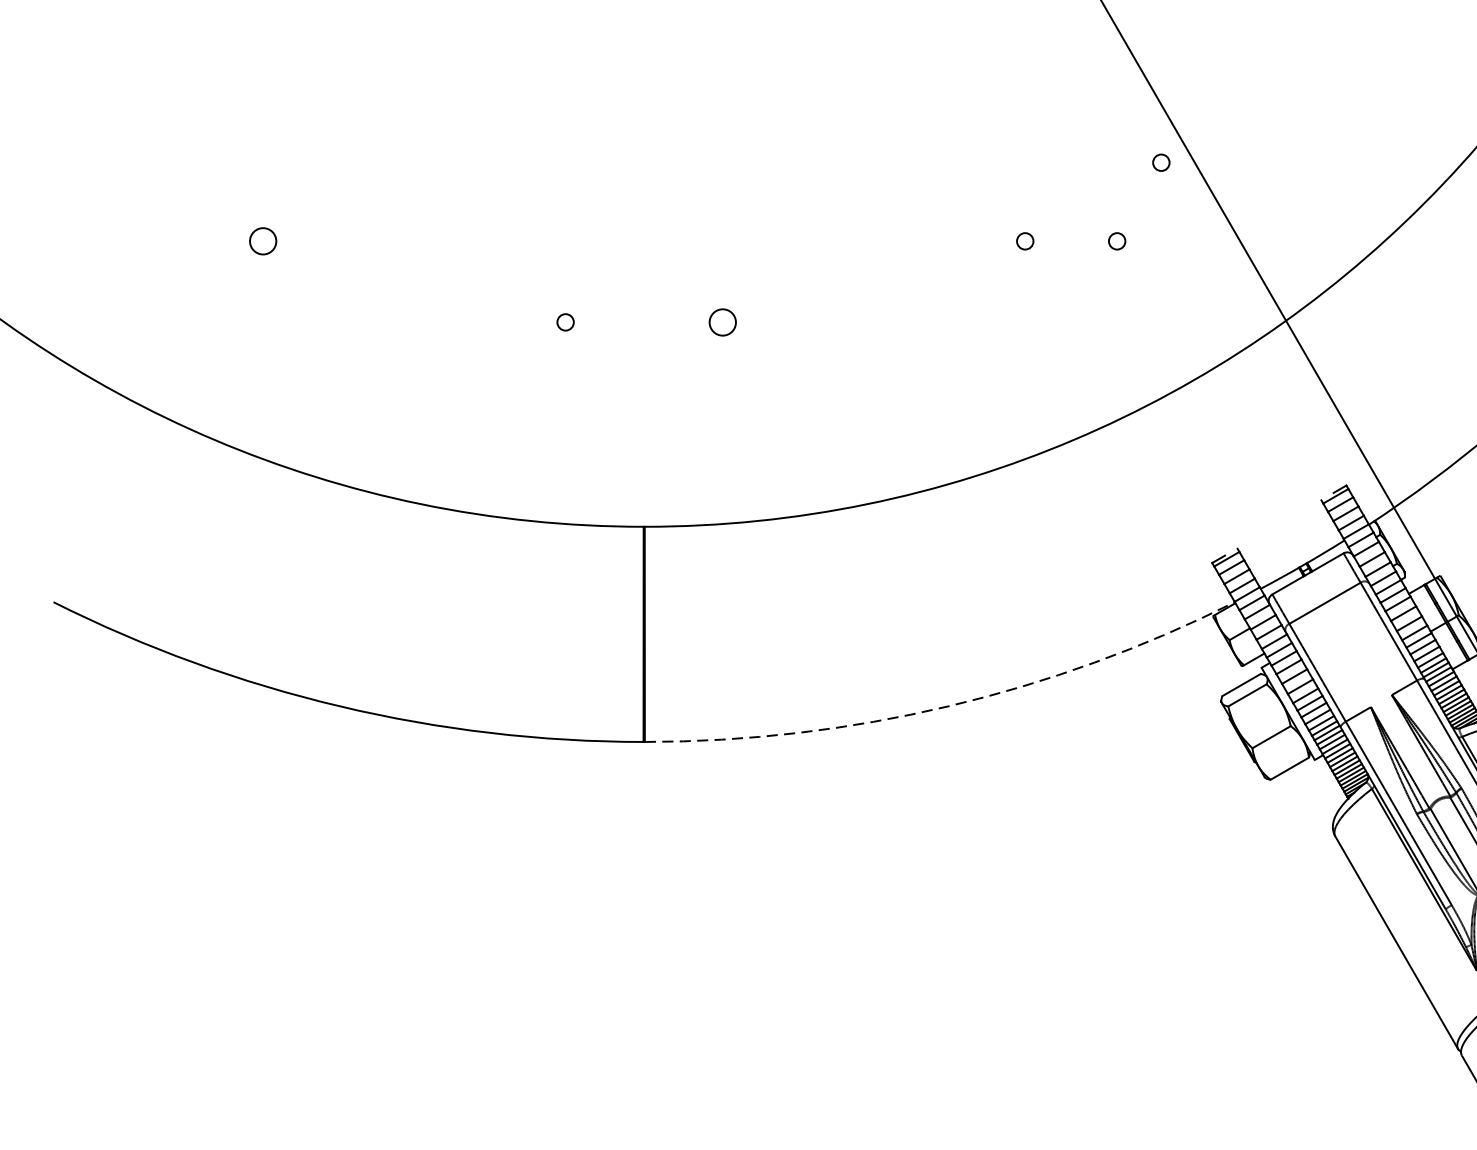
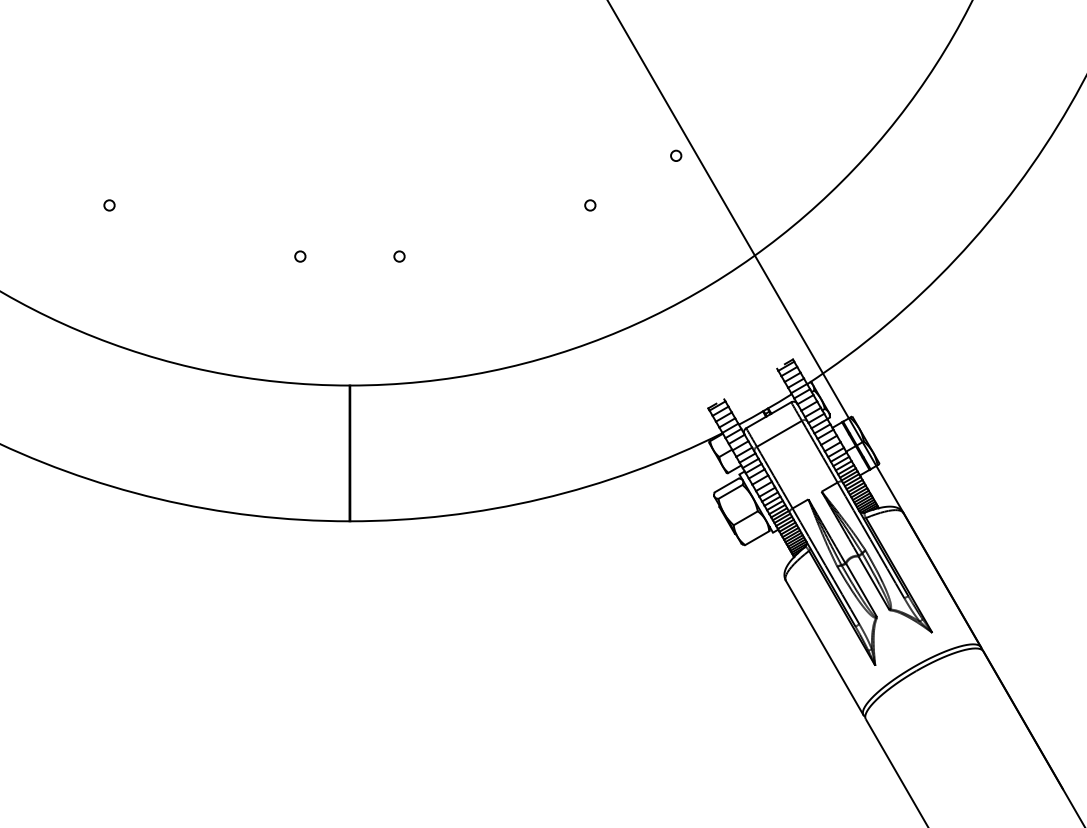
circle: (263, 241) -> (109, 205), size x0.62
circle: (1117, 241) -> (648, 205), removed
circle: (722, 322) -> (399, 256), size x0.62
arc: (947, 705) -> (541, 498), dashed -> solid

